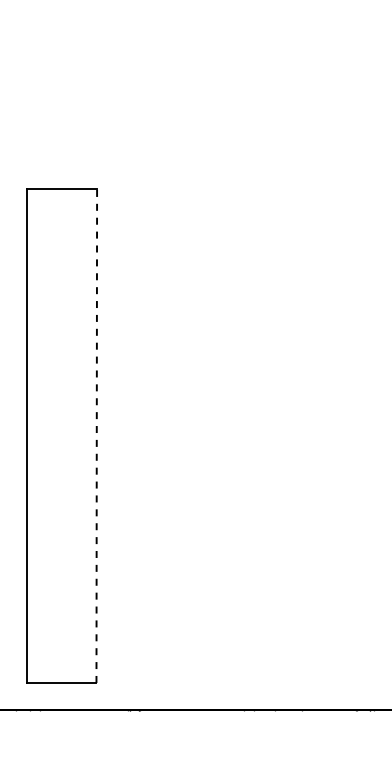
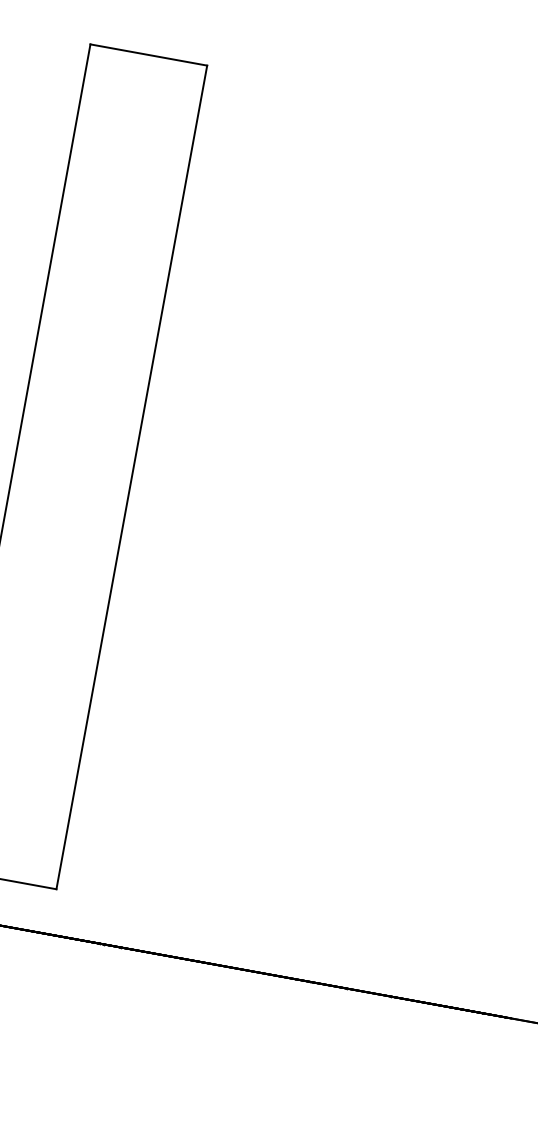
line: (96, 436) -> (131, 477), dashed -> solid

